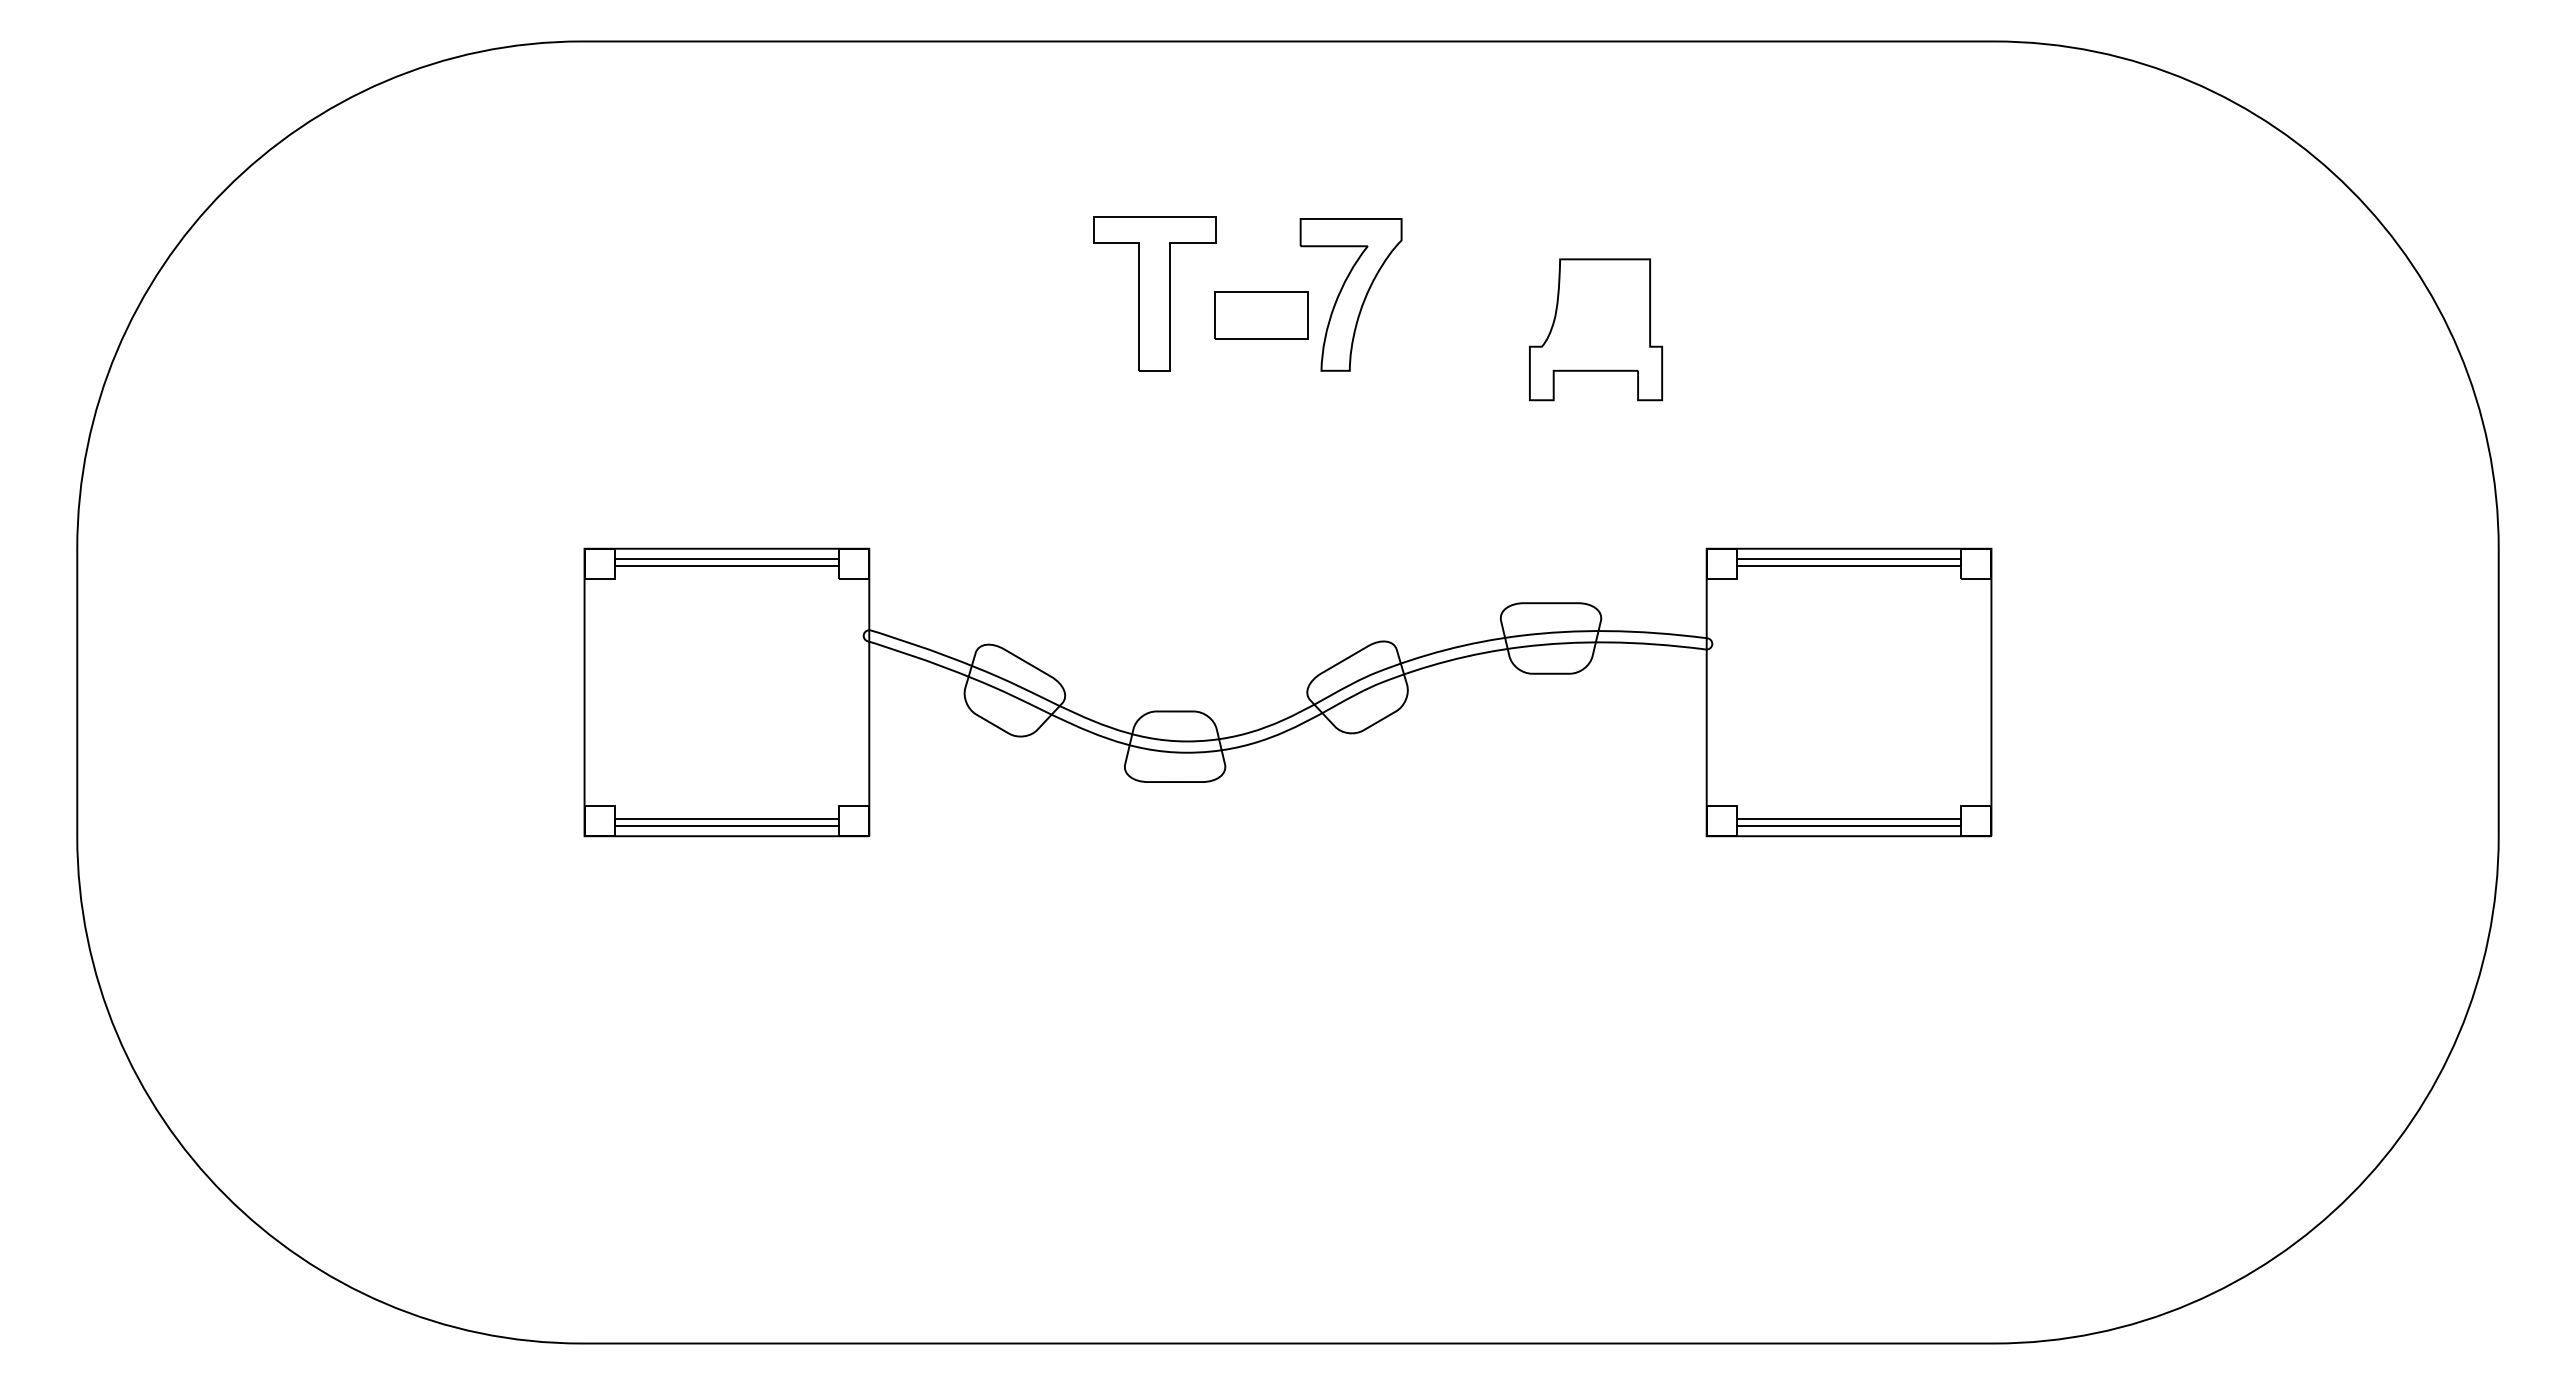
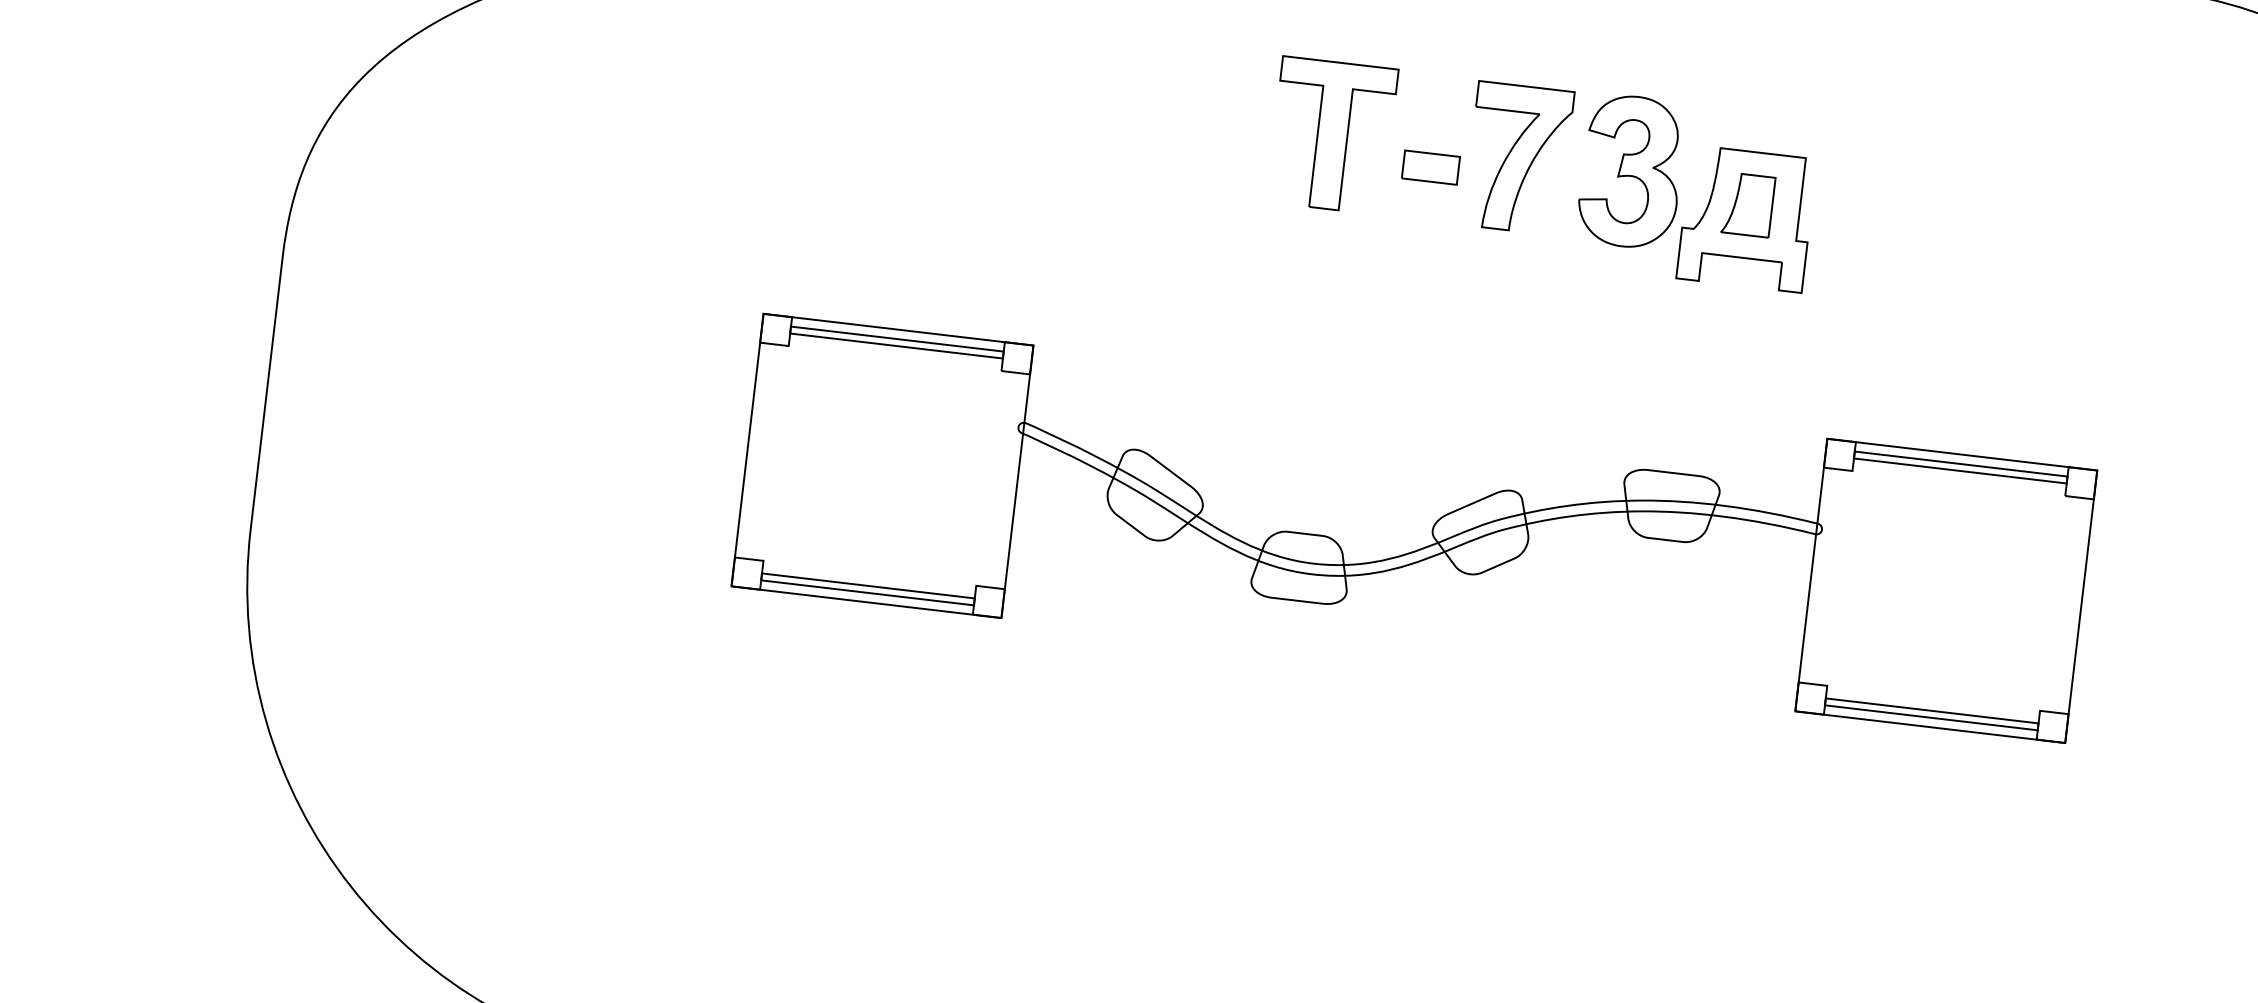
part: (1470, 294) -> (1631, 171), added
part: (1260, 314) -> (1430, 167), size x0.62
part: (1595, 314) -> (1747, 204), added

